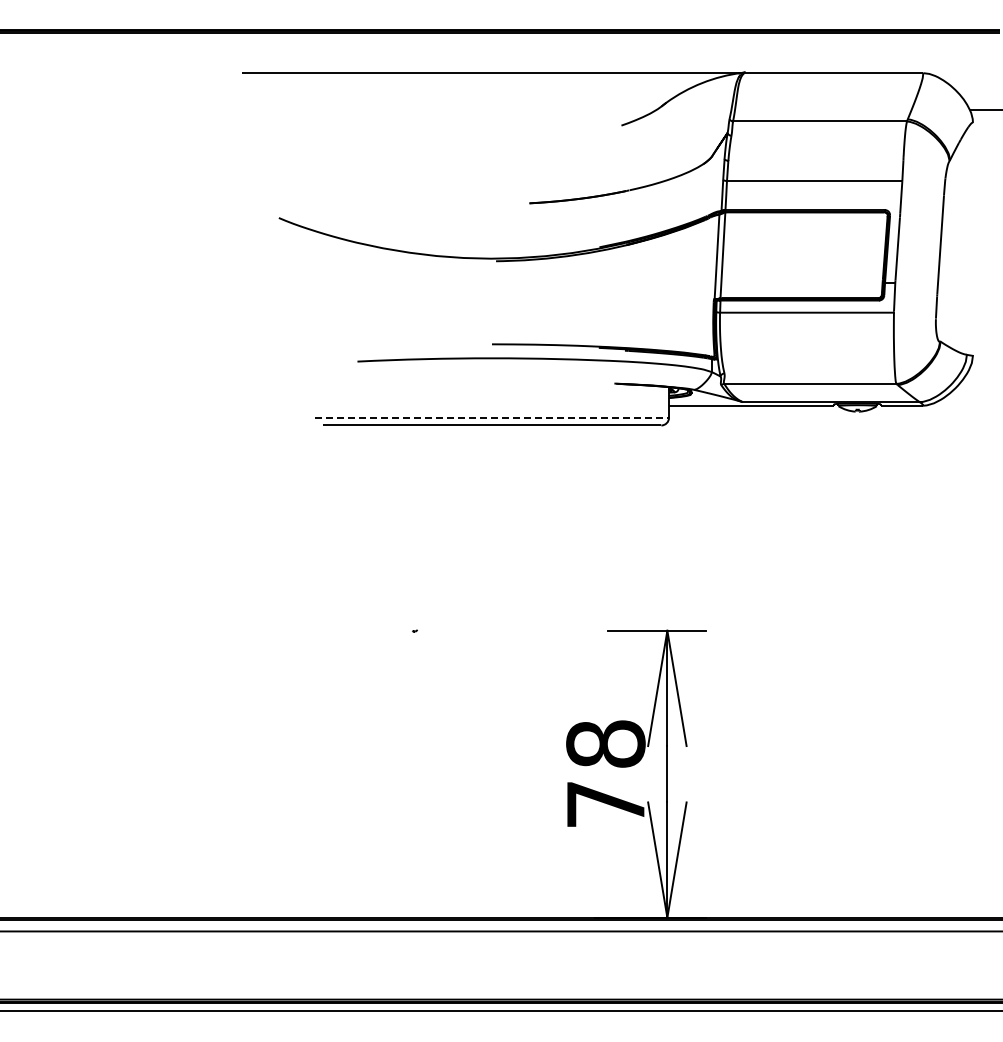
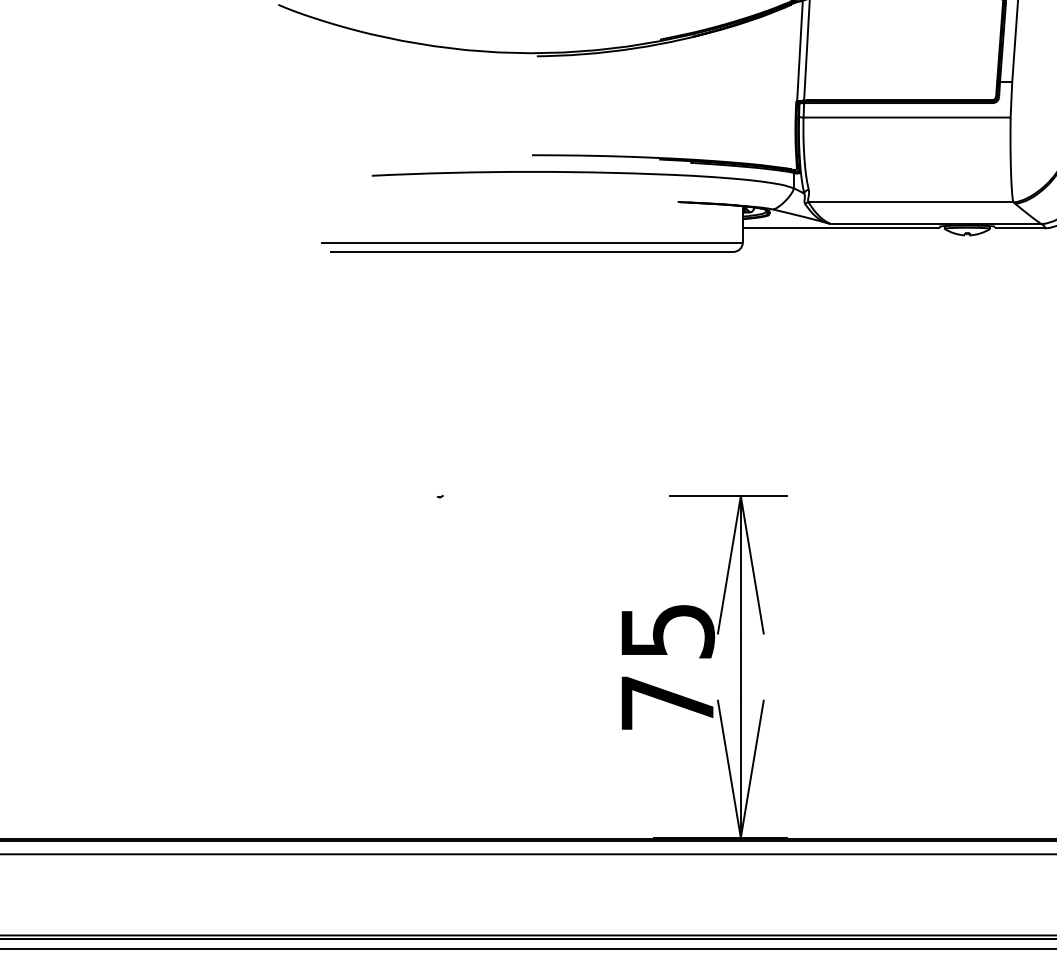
line: (492, 417) -> (532, 242), dashed -> solid
text: (605, 743) -> (667, 630), 78 -> 75

